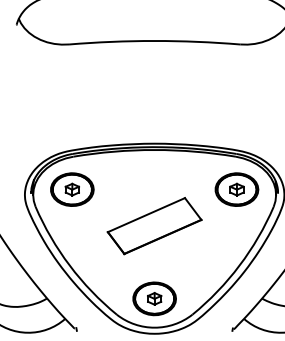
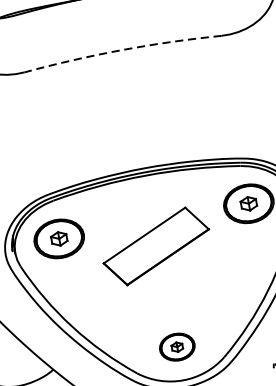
arc: (154, 40) -> (122, 49), solid -> dashed
part: (154, 226) -> (156, 246), moved
part: (154, 298) -> (177, 346), size x0.7

